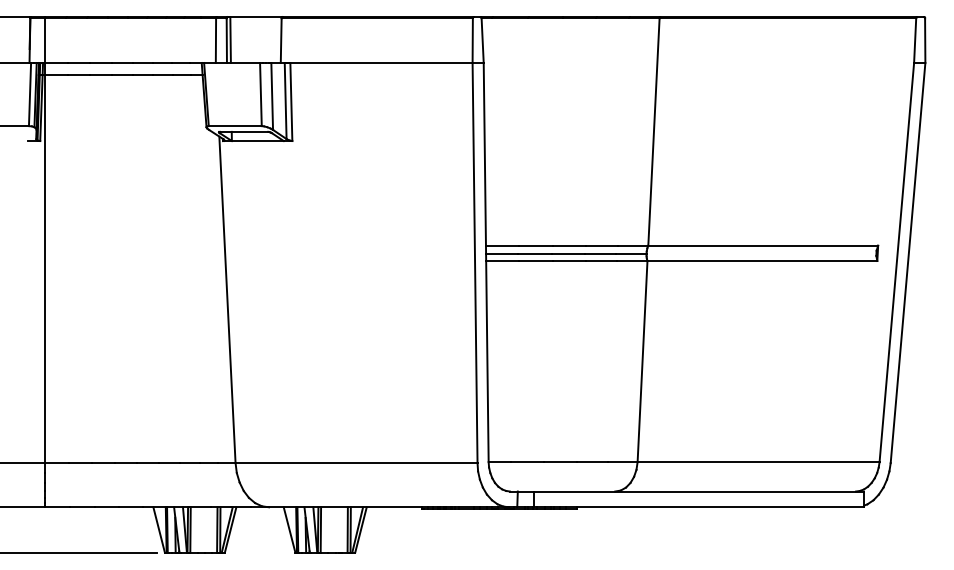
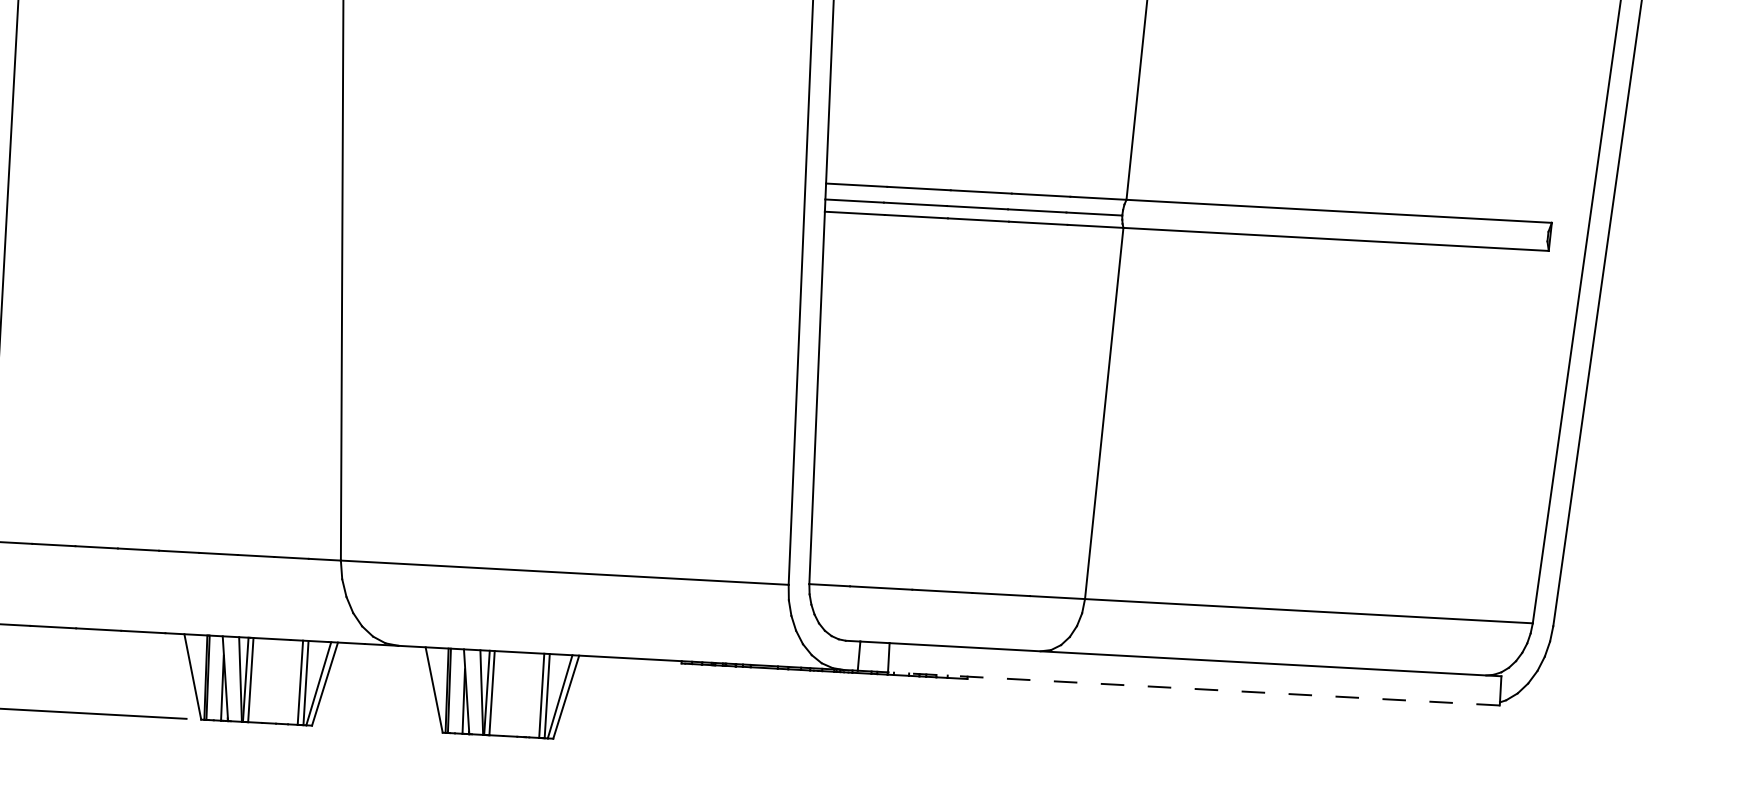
line: (698, 507) -> (1193, 689), solid -> dashed

